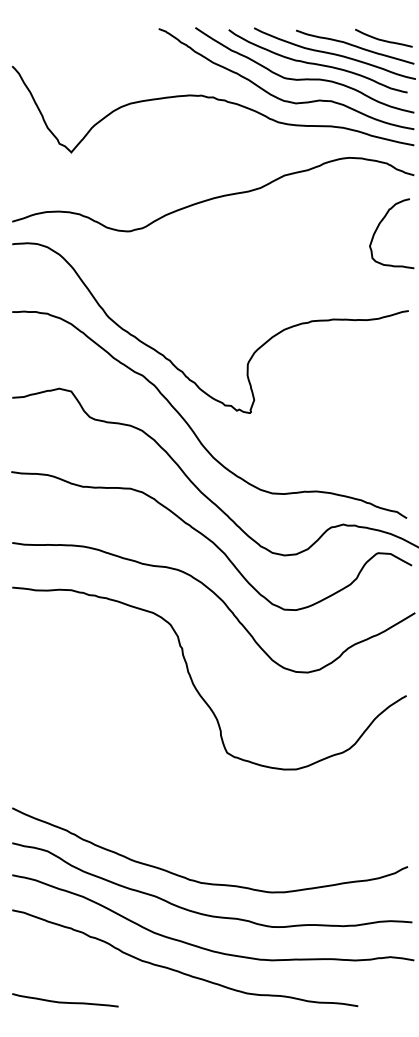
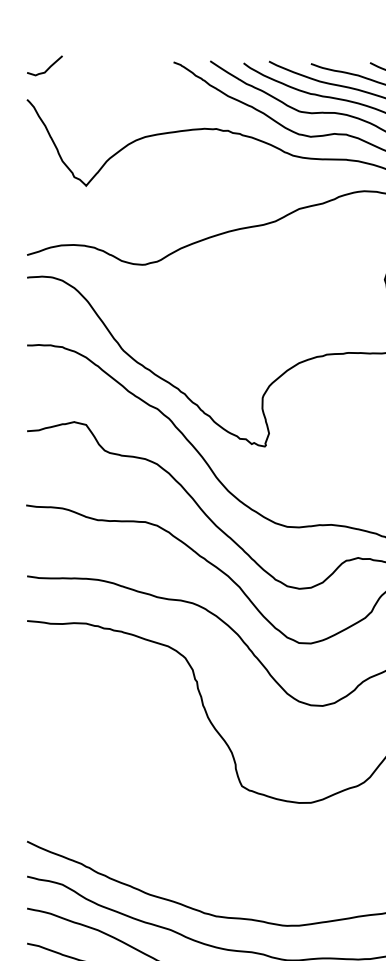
curve: (33, 34) -> (48, 67), added

